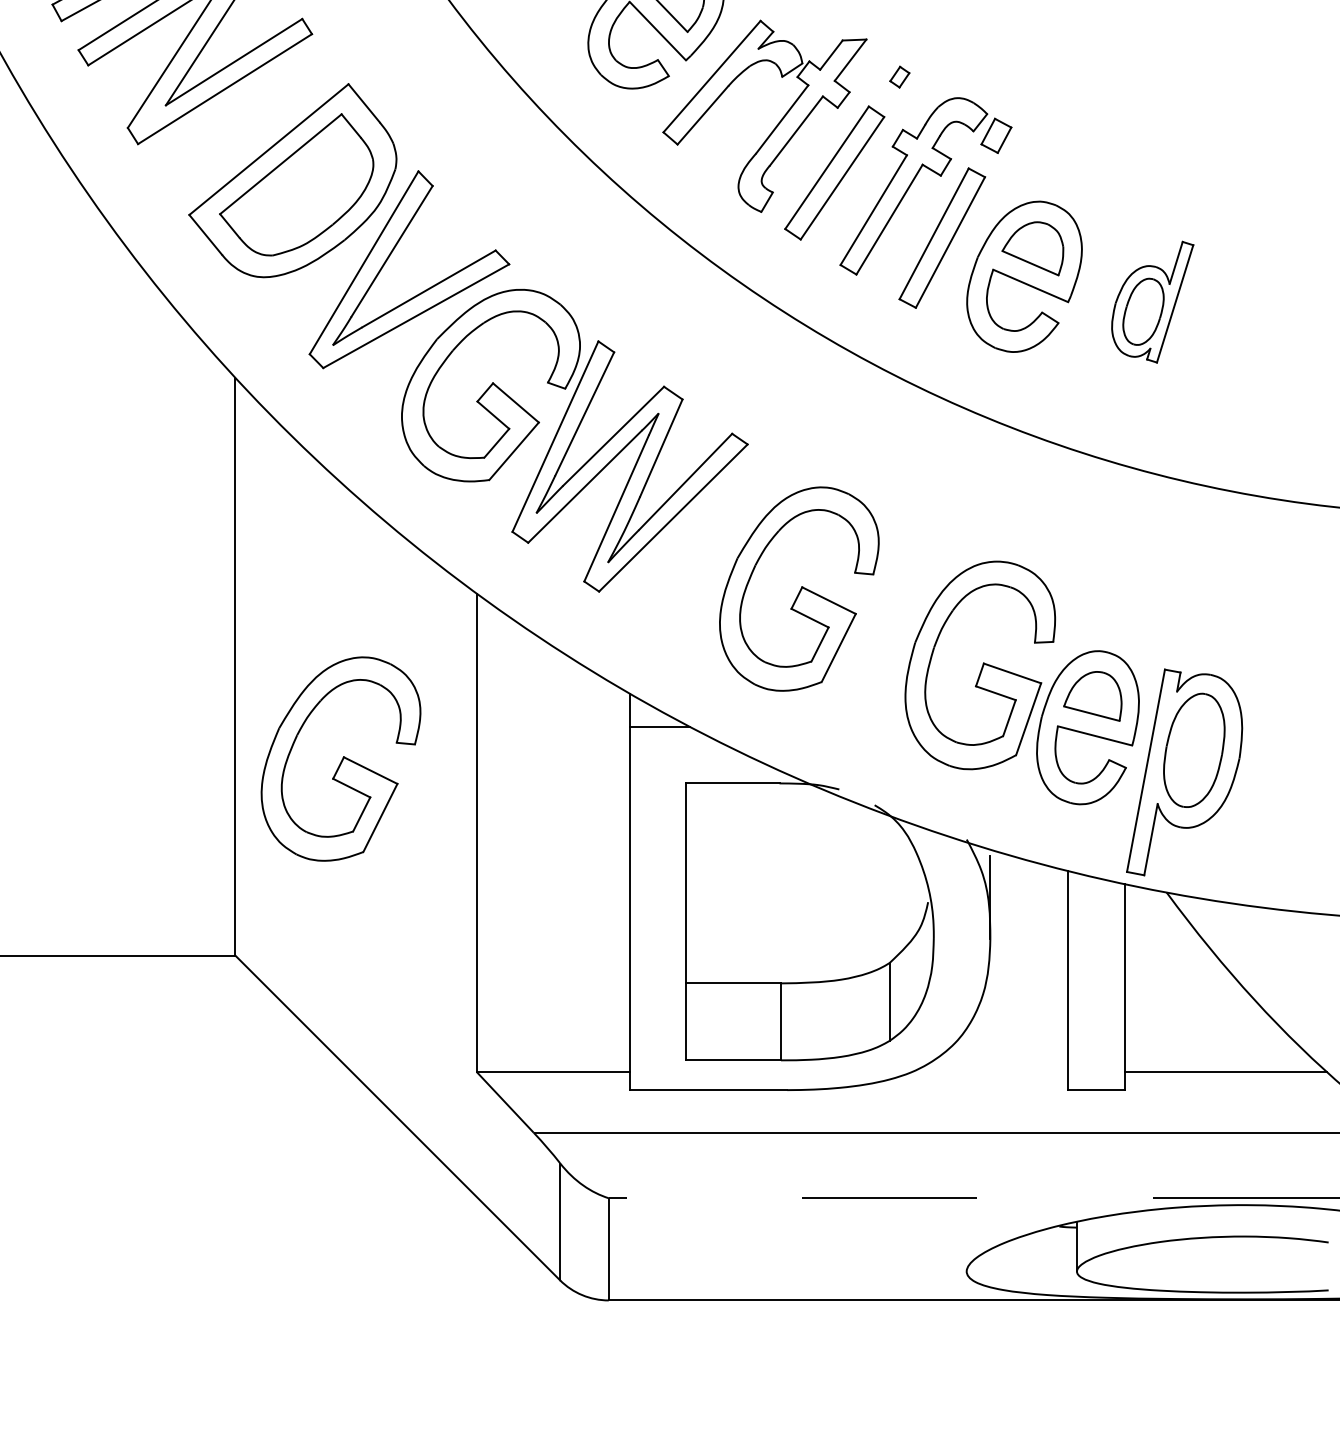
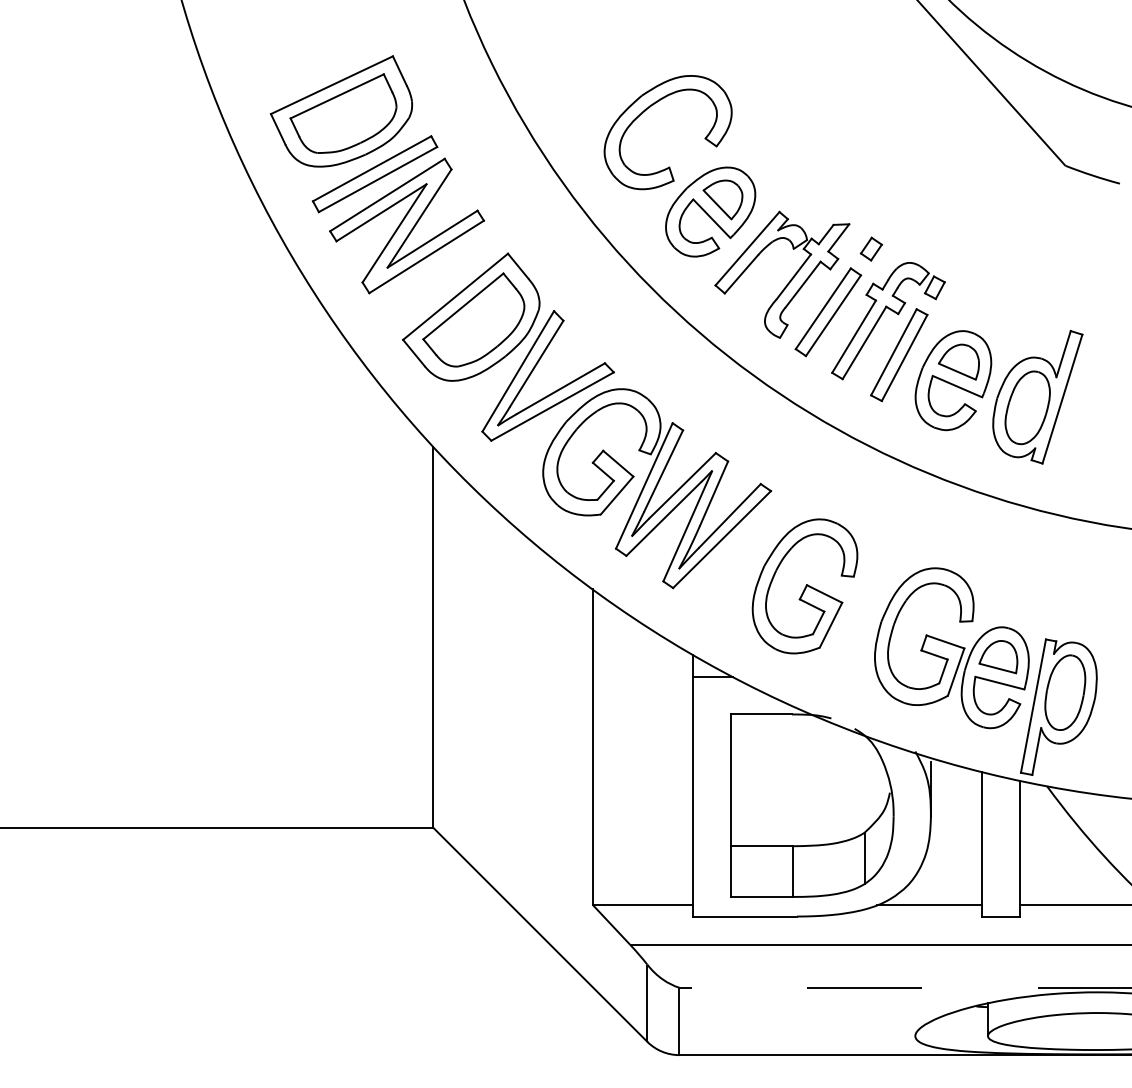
part: (898, 76) -> (870, 248), size x1.67
part: (1152, 302) -> (1037, 397), size x1.67
part: (340, 759) -> (502, 698), removed
line: (988, 1071) -> (929, 904), added

